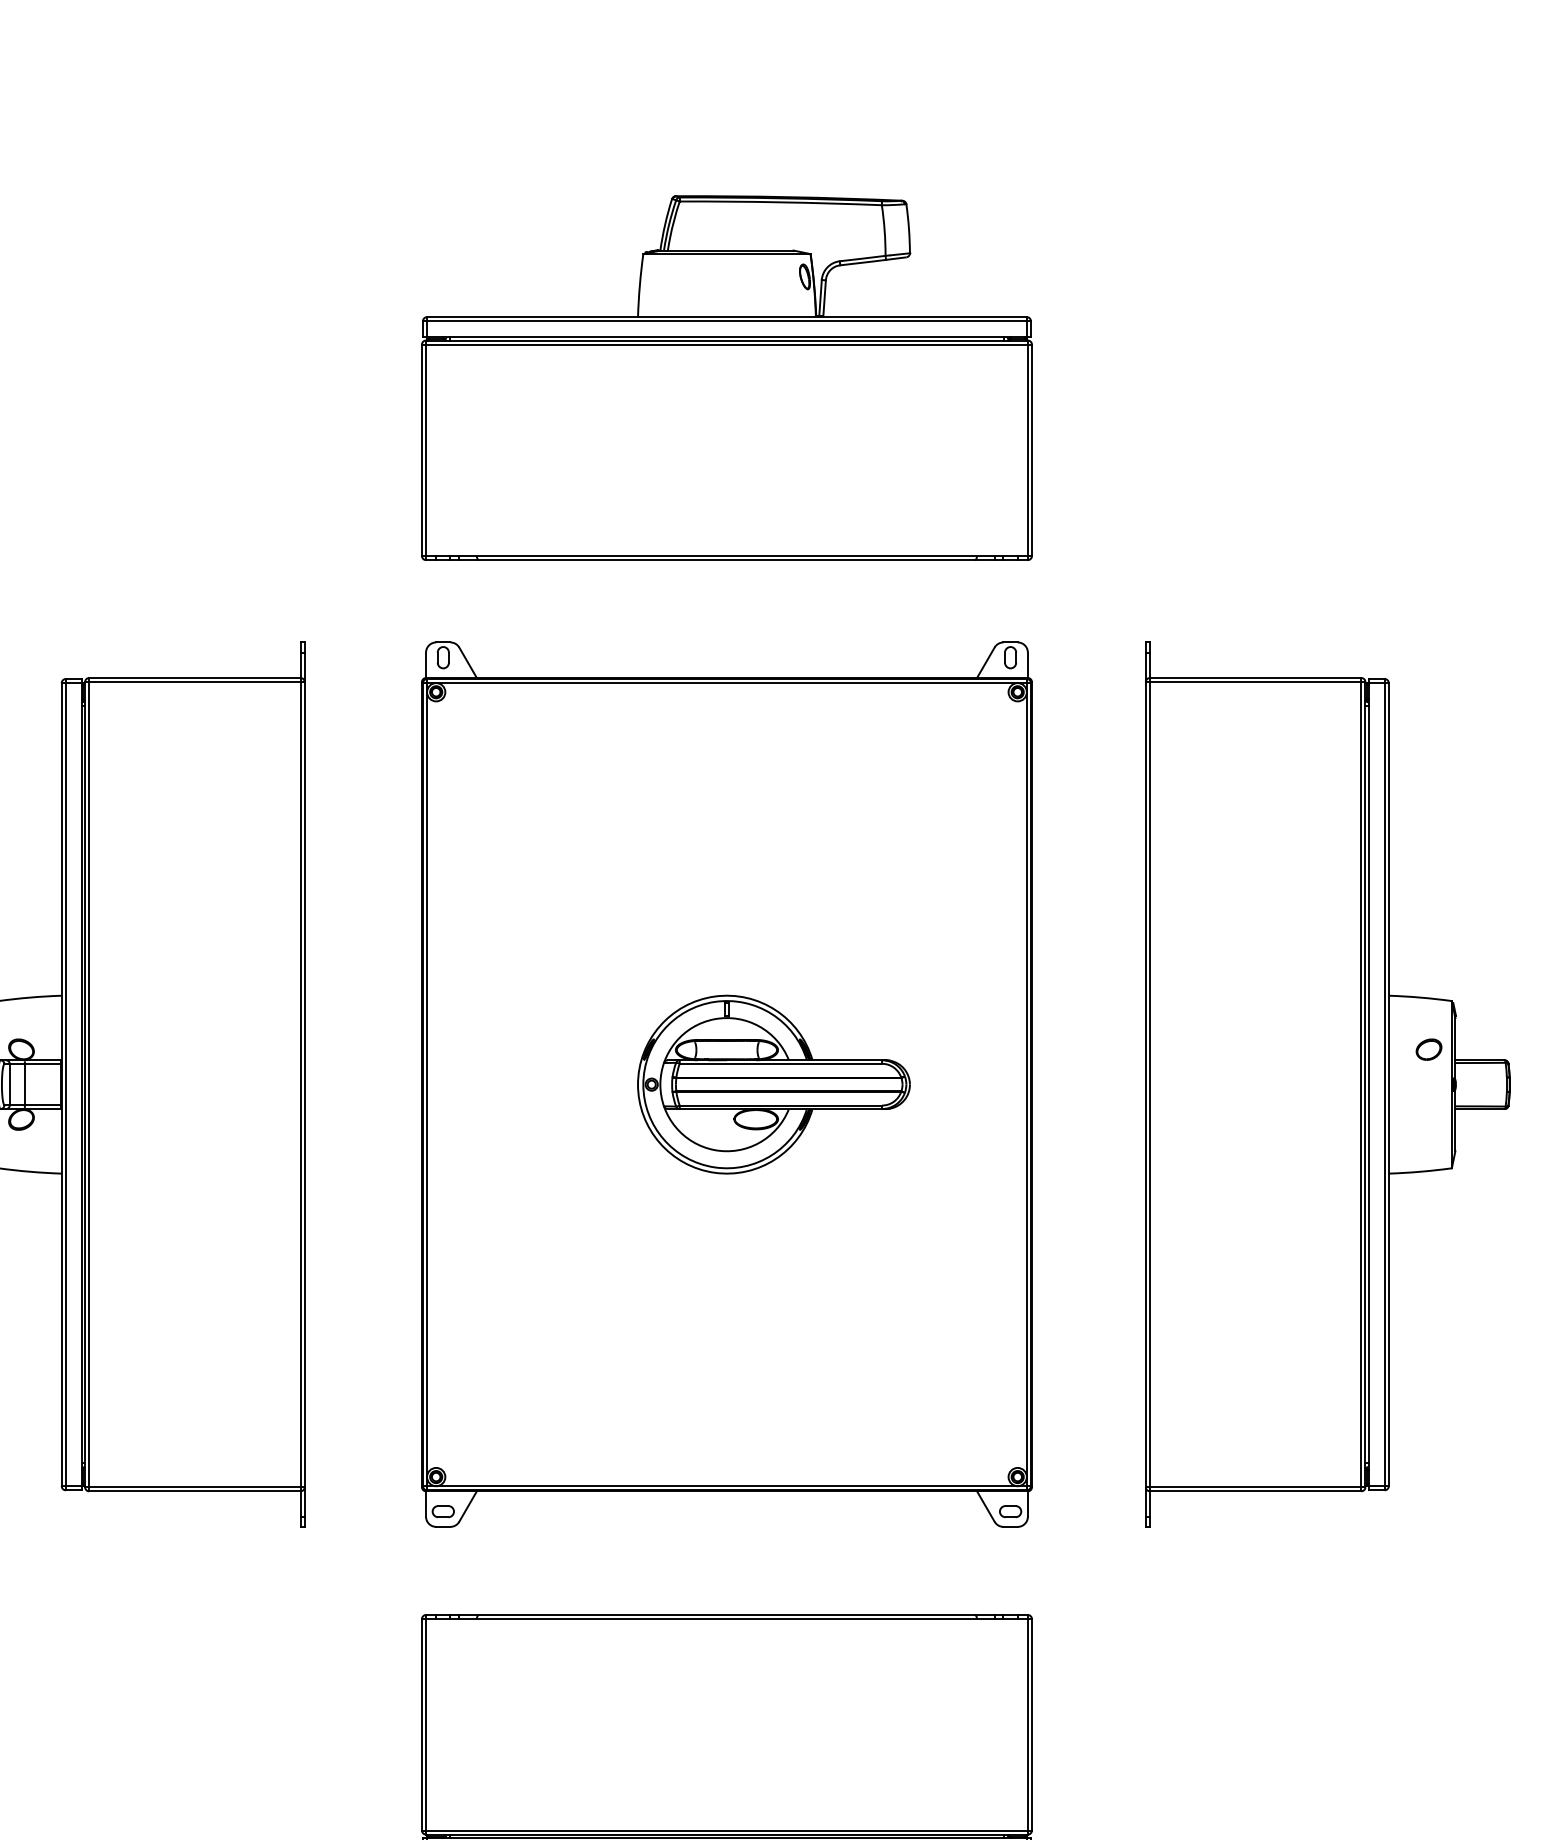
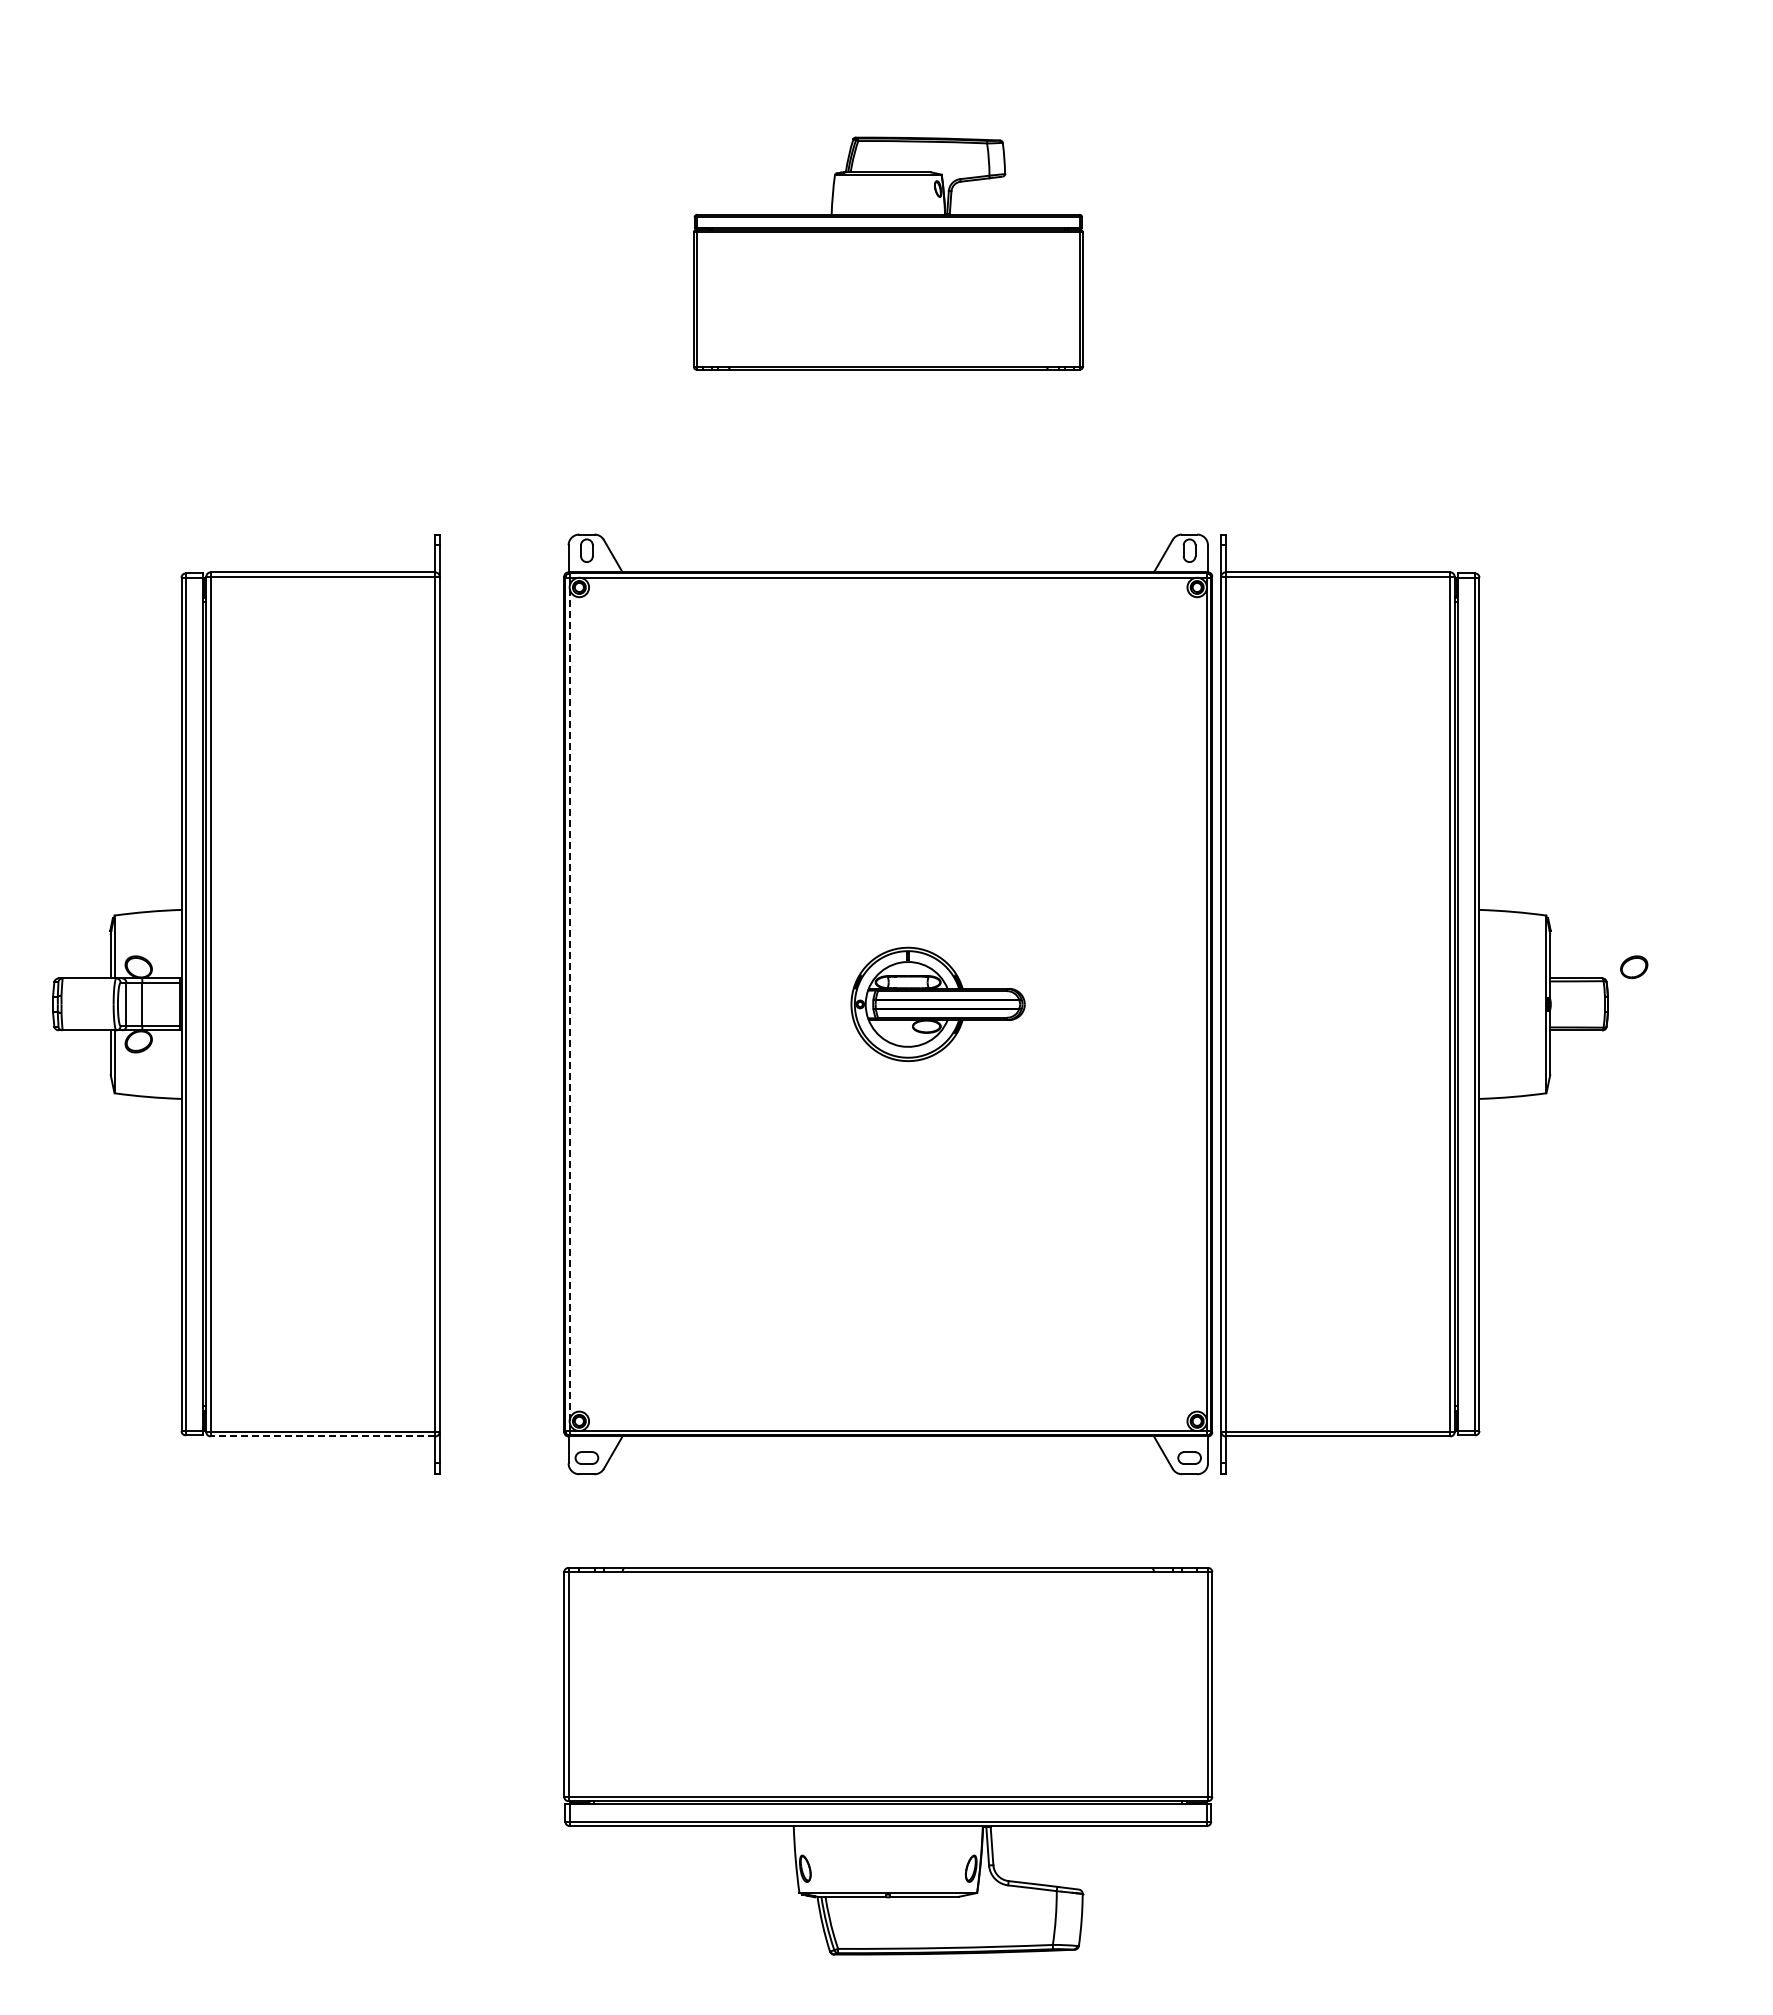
part: (727, 377) -> (888, 253), size x0.6
line: (426, 1084) -> (569, 1004), solid -> dashed
part: (773, 1084) -> (937, 1004), size x0.6
part: (1327, 1084) -> (1414, 1004), moved
line: (194, 1491) -> (322, 1436), solid -> dashed

